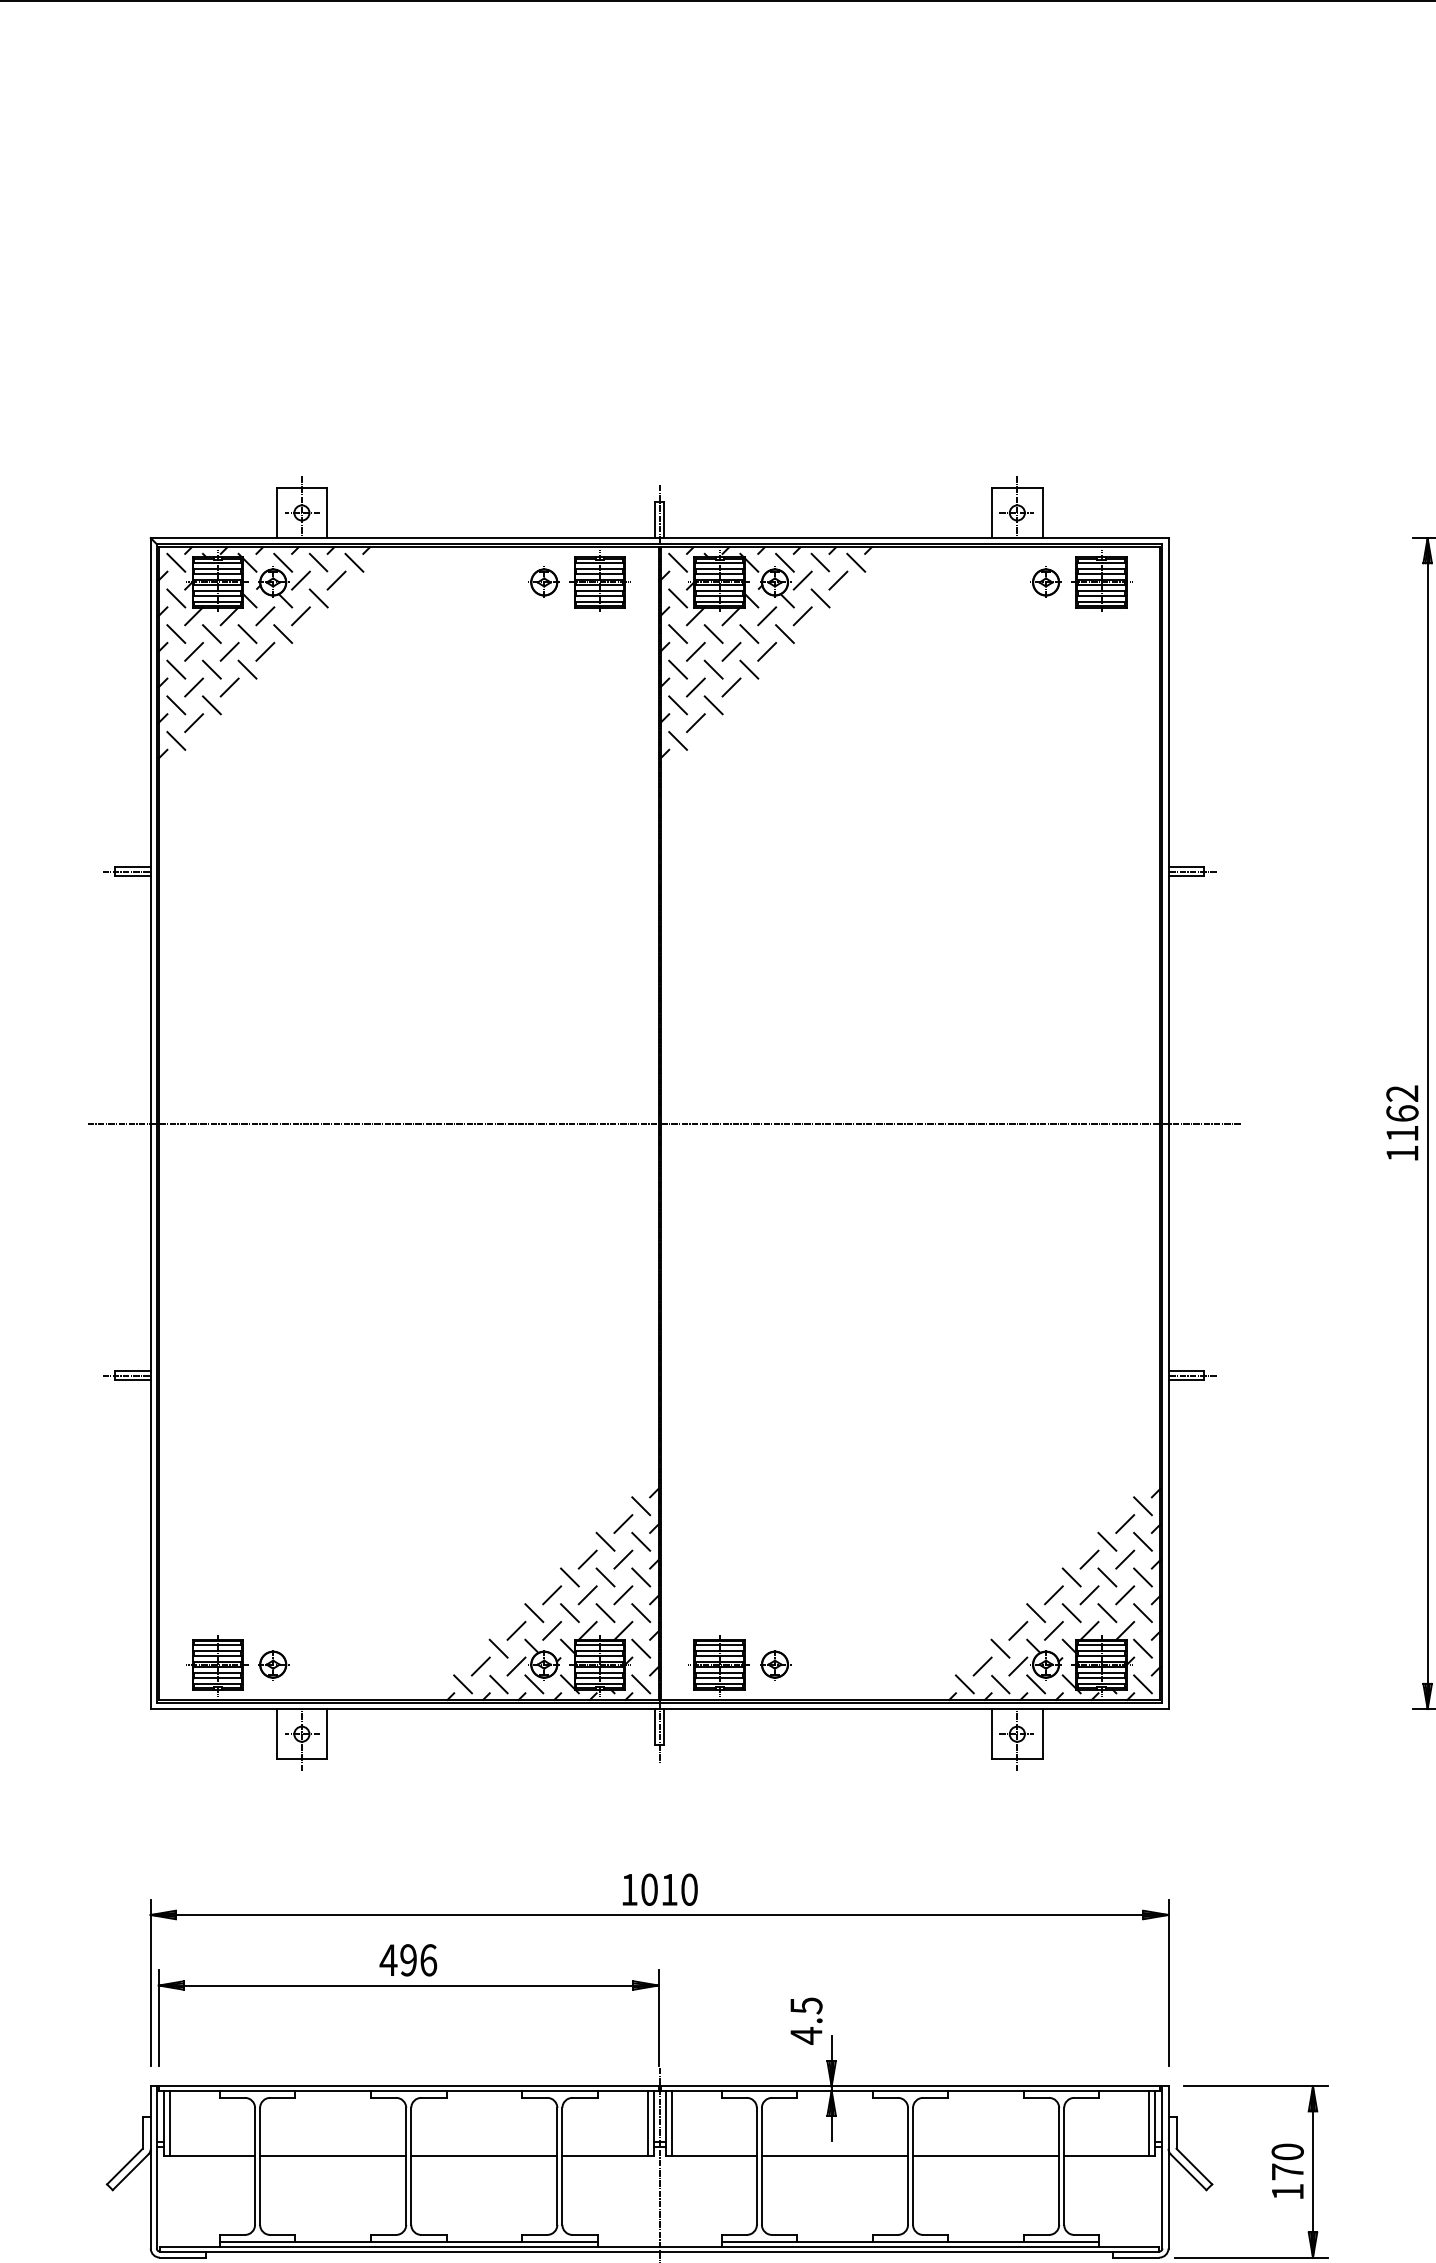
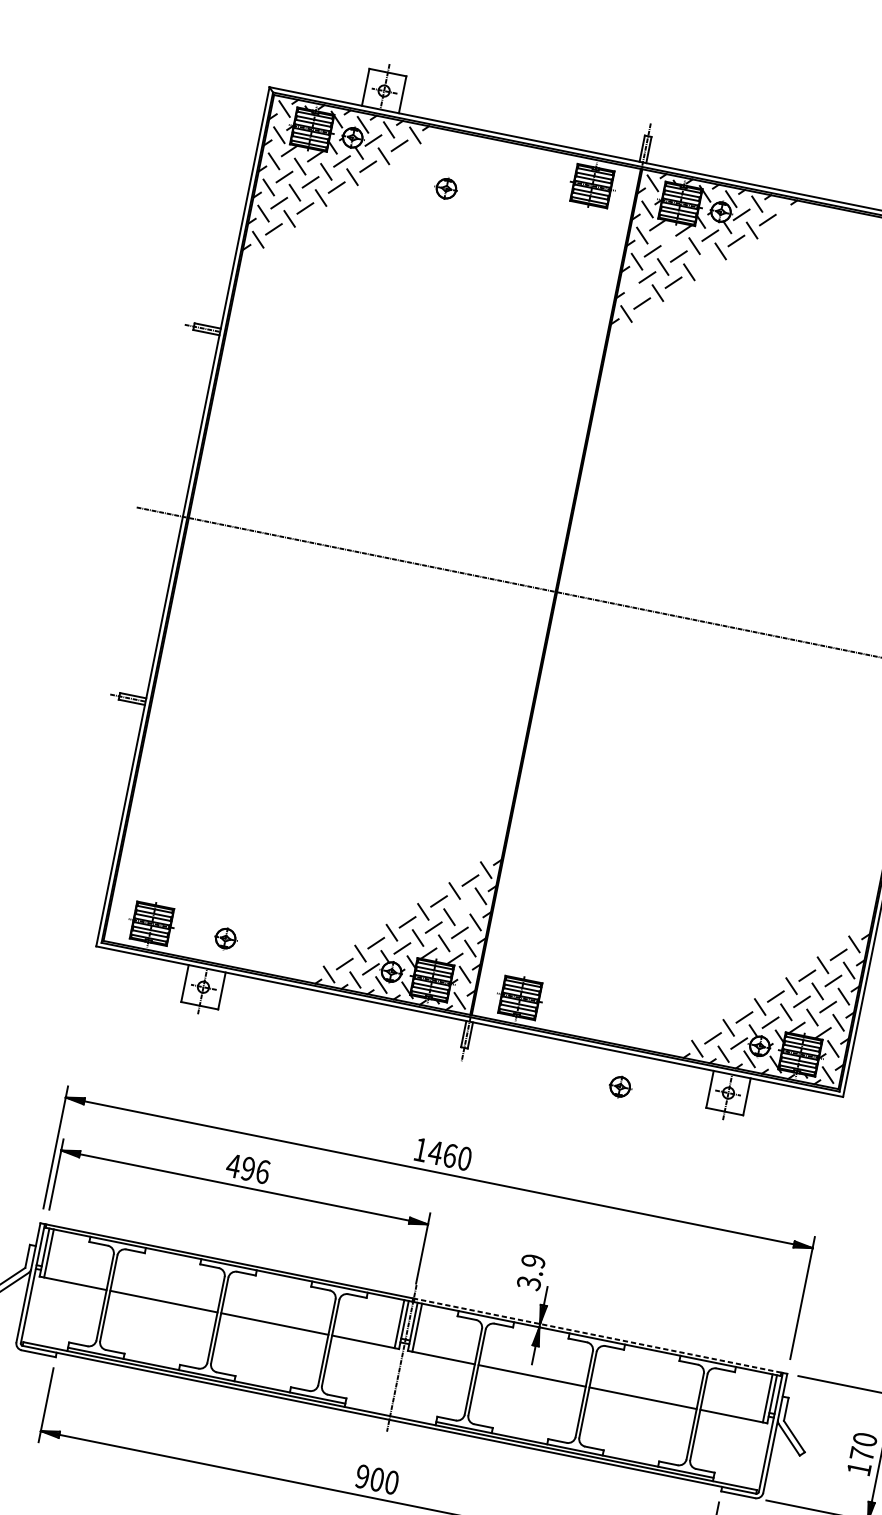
line: (856, 562) -> (783, 209), removed
part: (543, 581) -> (446, 187), moved
line: (713, 633) -> (668, 240), removed
line: (767, 651) -> (705, 261), removed
line: (678, 705) -> (632, 288), removed
line: (623, 1559) -> (465, 906), removed
part: (273, 1665) -> (225, 939), moved
part: (775, 1665) -> (620, 1087), moved
text: (658, 1889) -> (442, 1153), 1010 -> 1460
text: (806, 2020) -> (531, 1272), 4.5 -> 3.9
line: (910, 2086) -> (597, 1335), solid -> dashed

